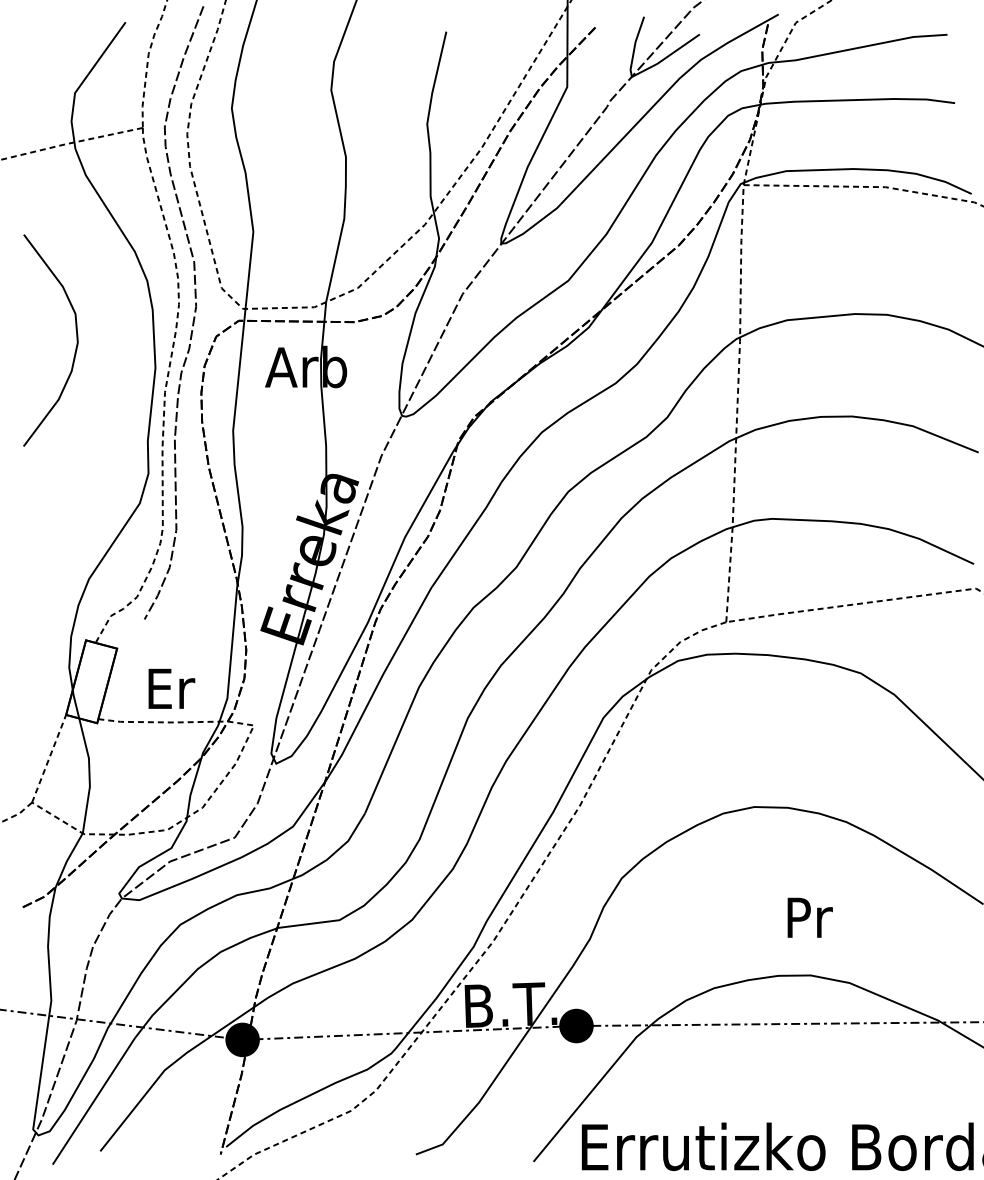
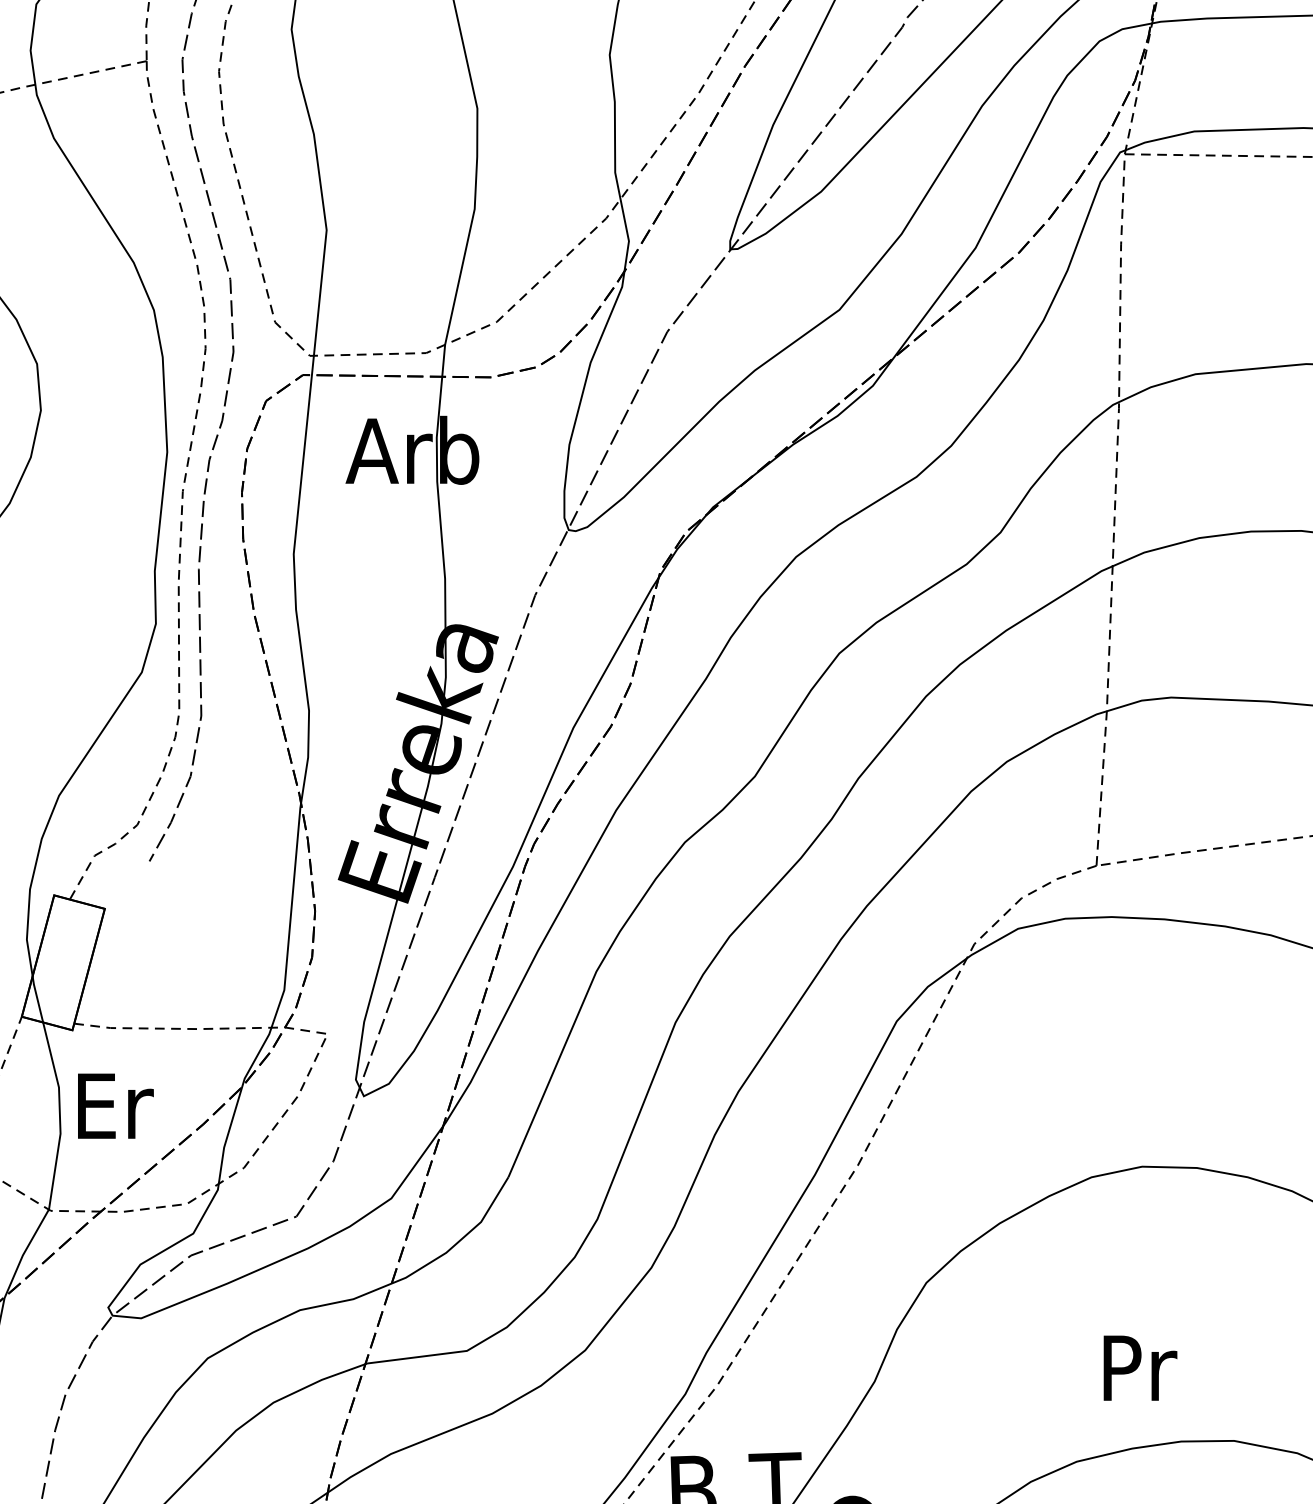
text: (171, 688) -> (115, 1105), moved
text: (809, 917) -> (1139, 1367), moved

